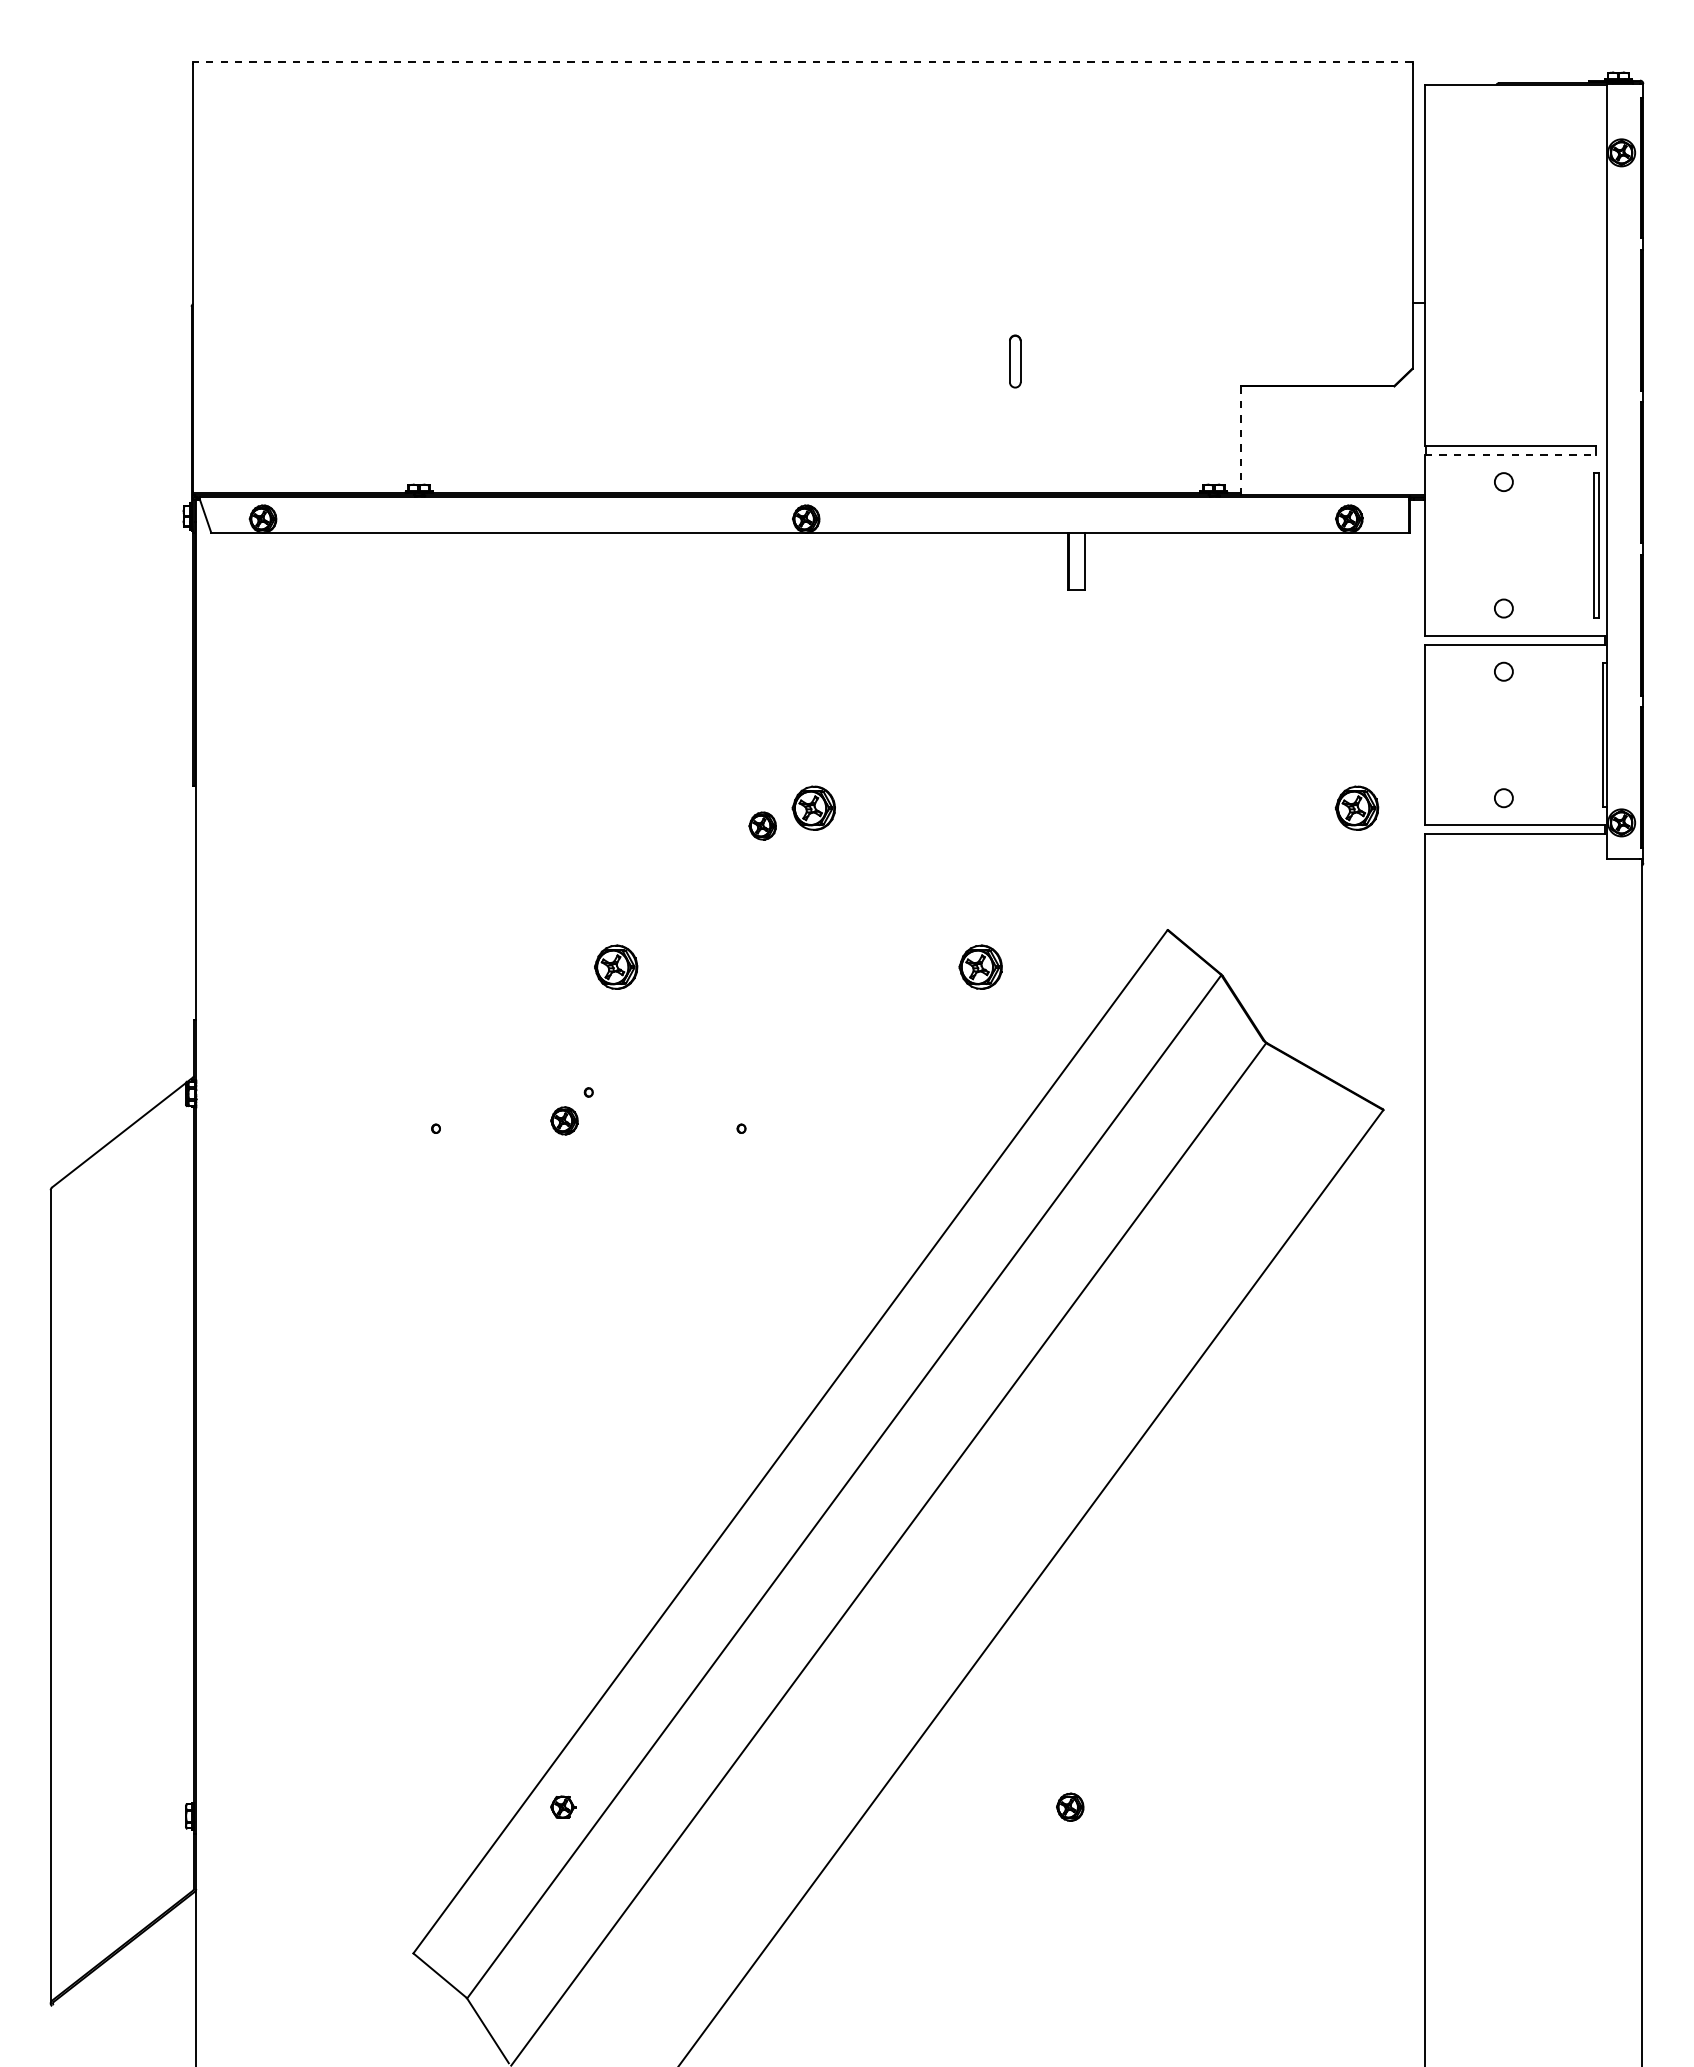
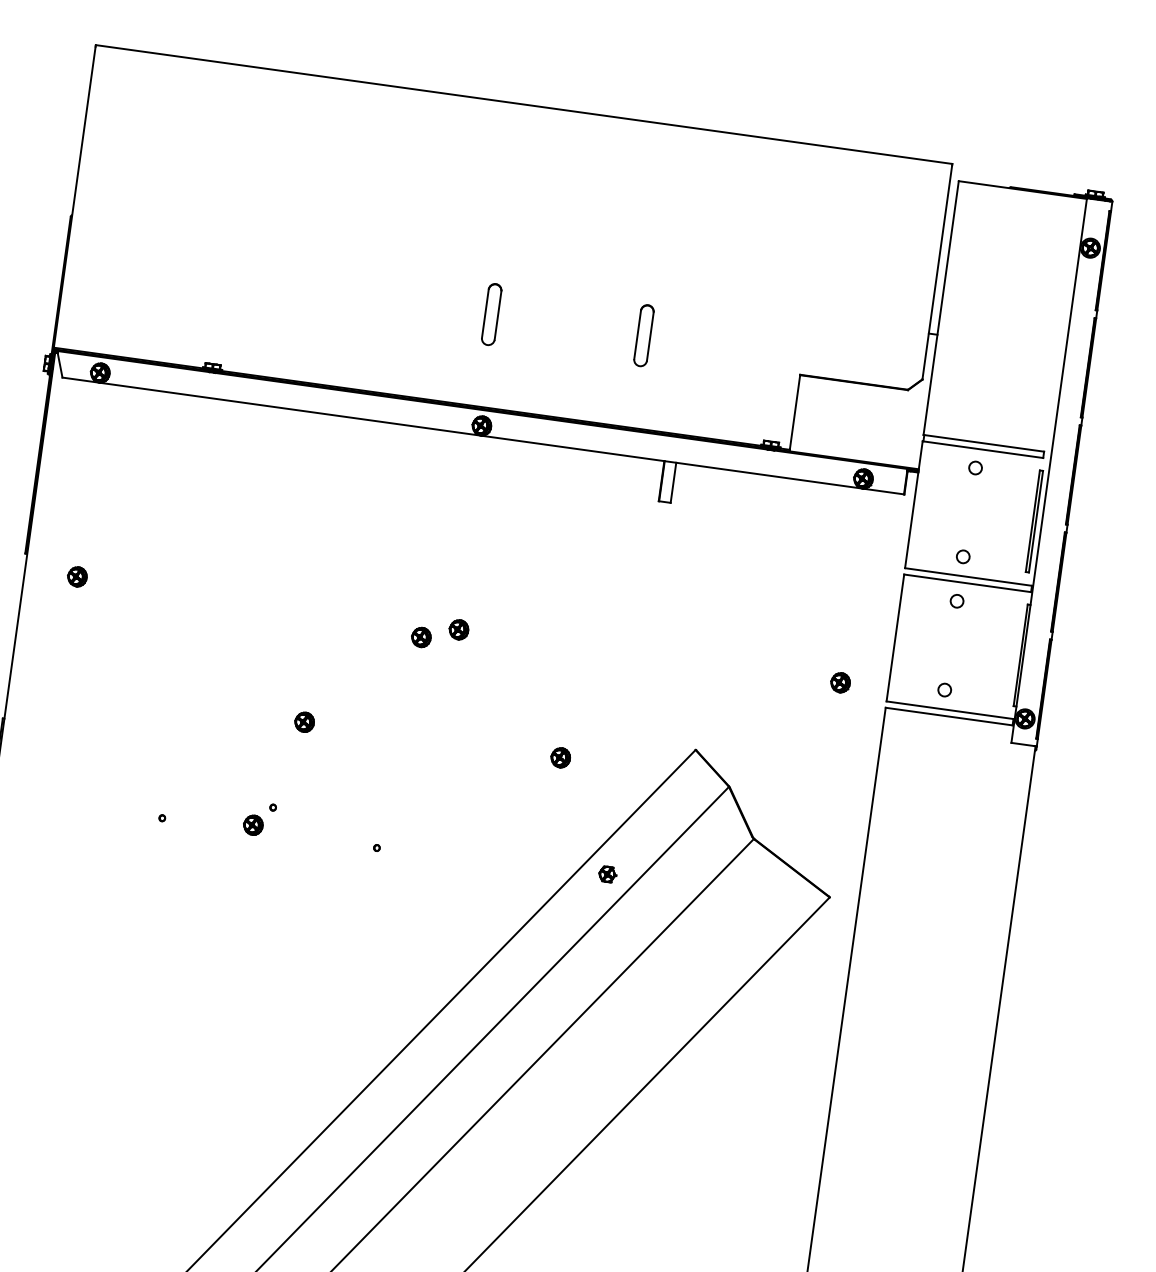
line: (802, 62) -> (523, 104), dashed -> solid
part: (798, 361) -> (491, 314), added
part: (1015, 361) -> (644, 335), size x1.67
line: (1240, 439) -> (794, 412), dashed -> solid
line: (1510, 455) -> (982, 449), dashed -> solid
part: (270, 807) -> (77, 576), added
part: (813, 807) -> (458, 629), size x0.62
part: (1356, 807) -> (840, 682), size x0.62
part: (615, 966) -> (304, 721), size x0.62
part: (980, 966) -> (560, 757), size x0.62
part: (1068, 1120) -> (607, 874), added

